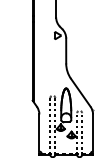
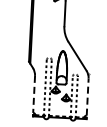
line: (39, 133) -> (34, 94), solid -> dashed
line: (93, 133) -> (88, 97), solid -> dashed

